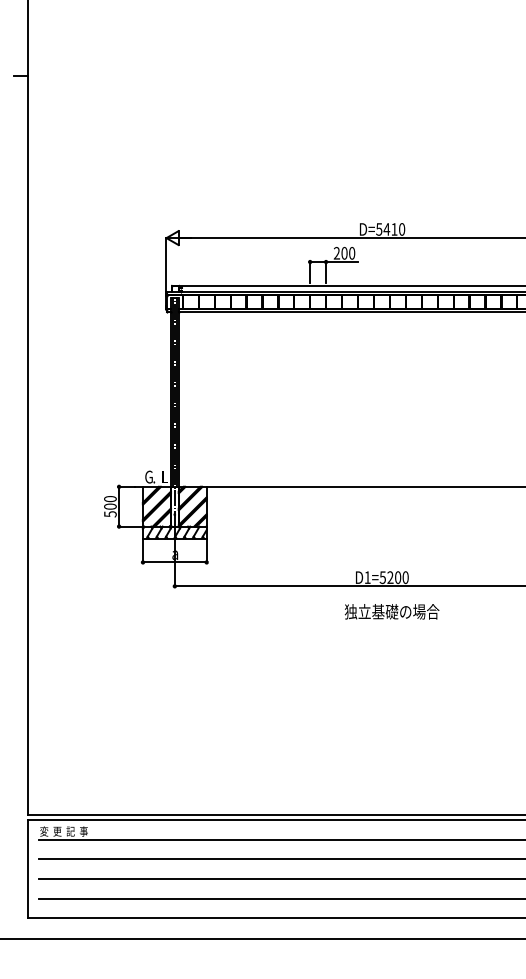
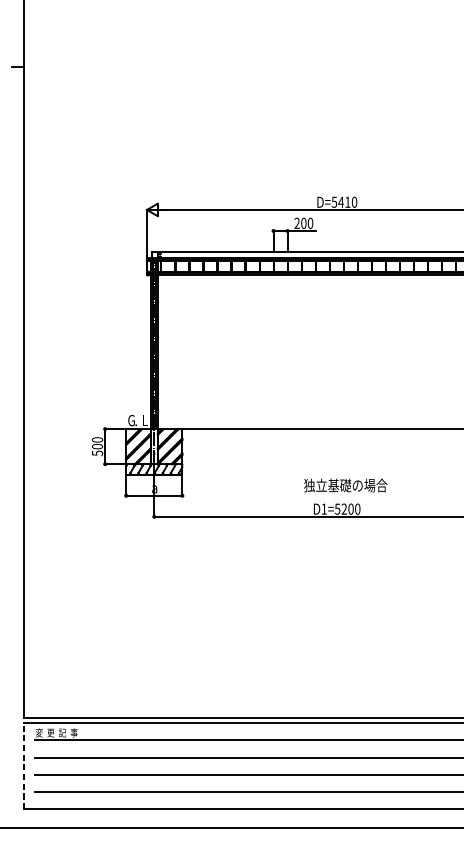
text: (391, 611) -> (345, 485), moved
line: (27, 869) -> (24, 766), solid -> dashed

